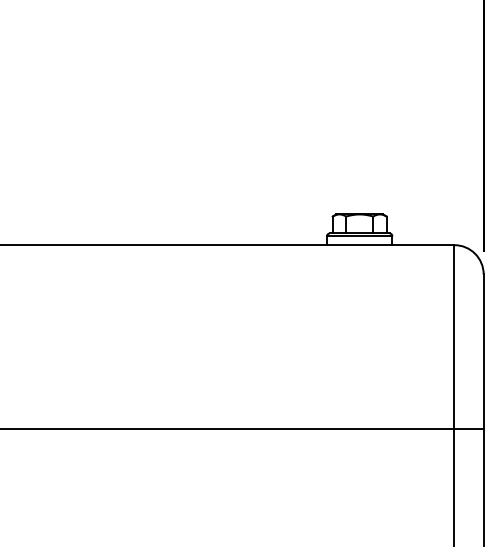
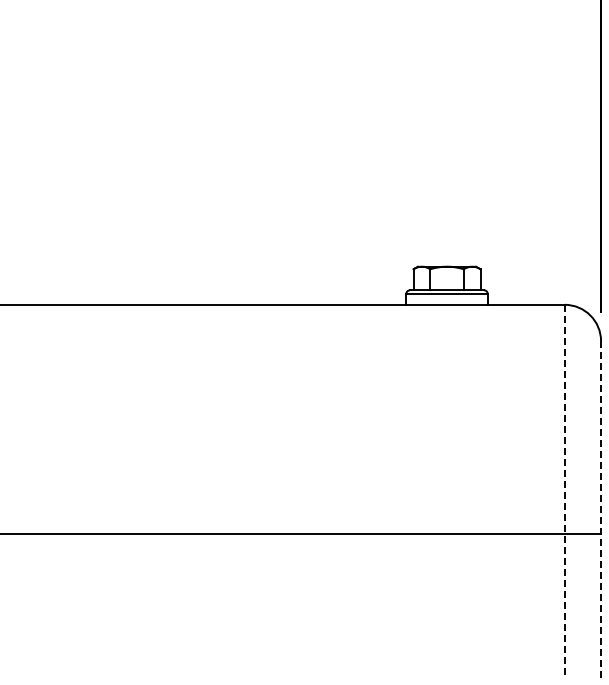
line: (454, 396) -> (564, 492), solid -> dashed
line: (484, 410) -> (601, 510), solid -> dashed

